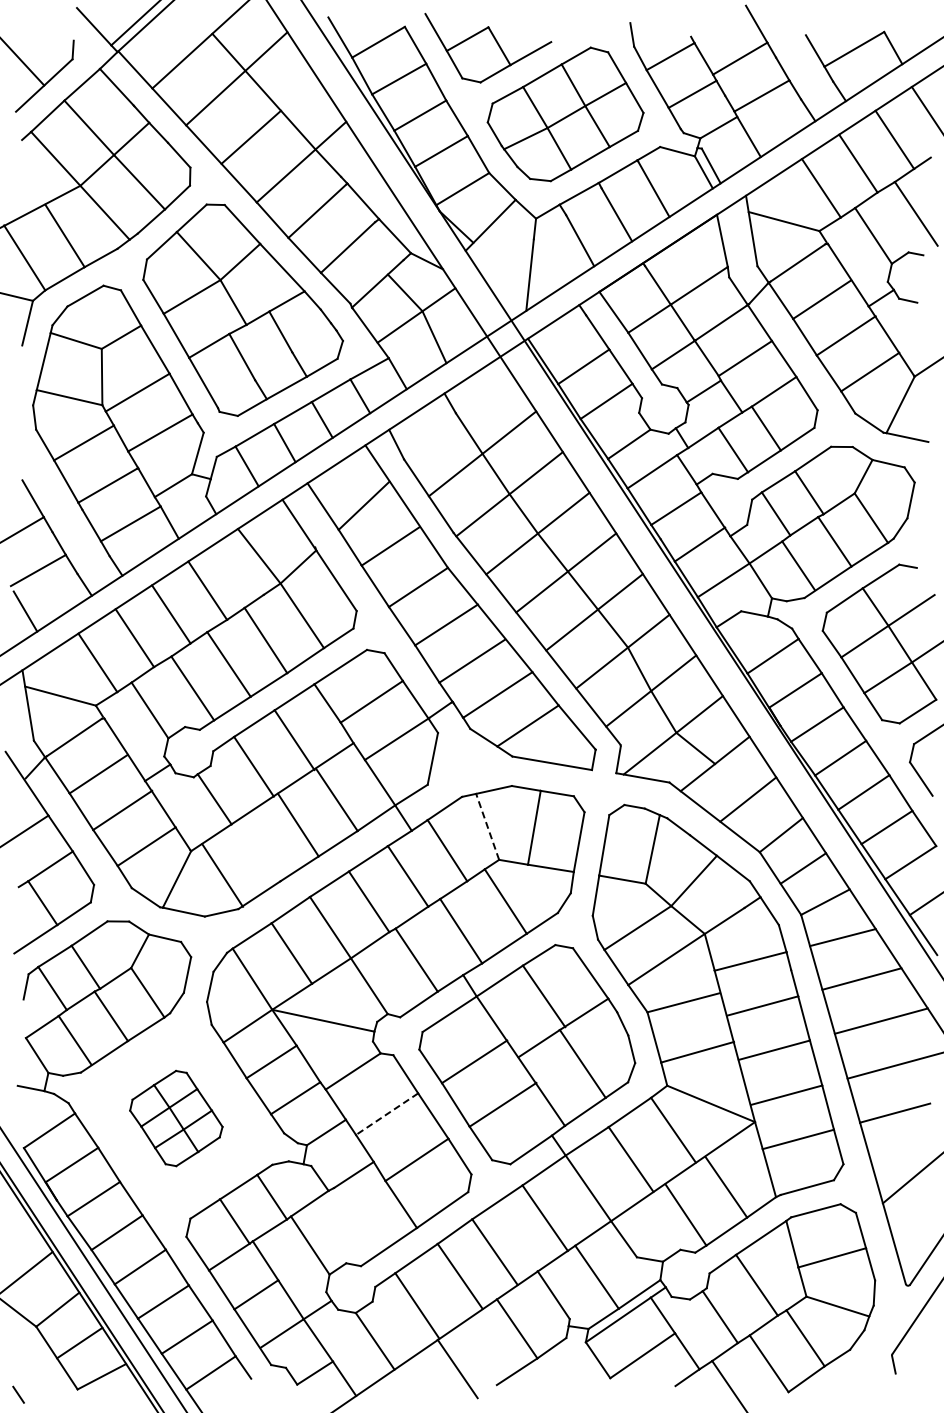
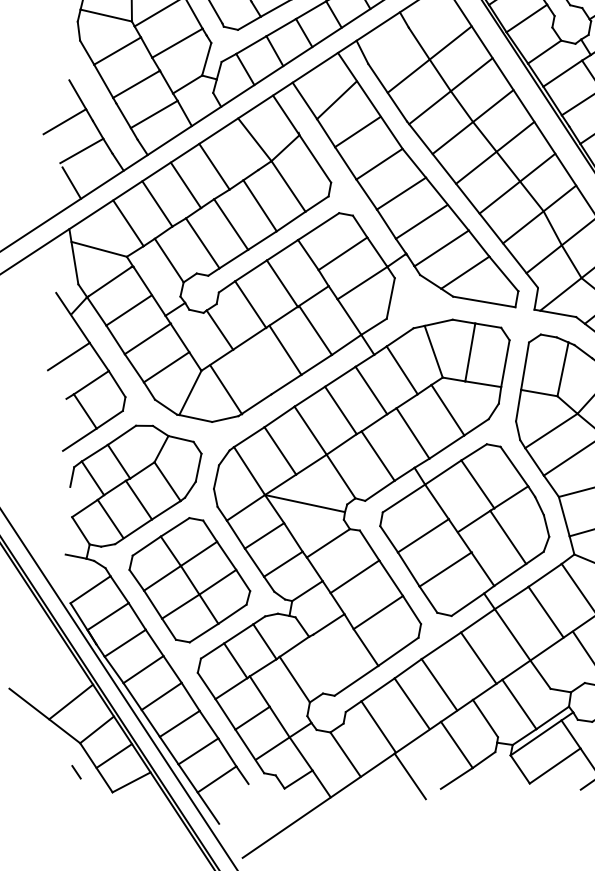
line: (487, 826) -> (433, 351), dashed -> solid
line: (386, 1114) -> (354, 577), dashed -> solid
part: (176, 1118) -> (190, 580), size x1.67
line: (18, 1394) -> (76, 772), moved

